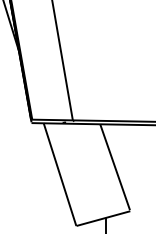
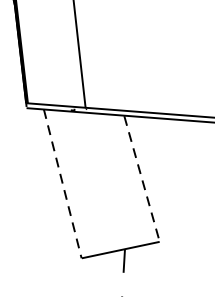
line: (115, 167) -> (142, 178), solid -> dashed
line: (59, 174) -> (62, 183), solid -> dashed

